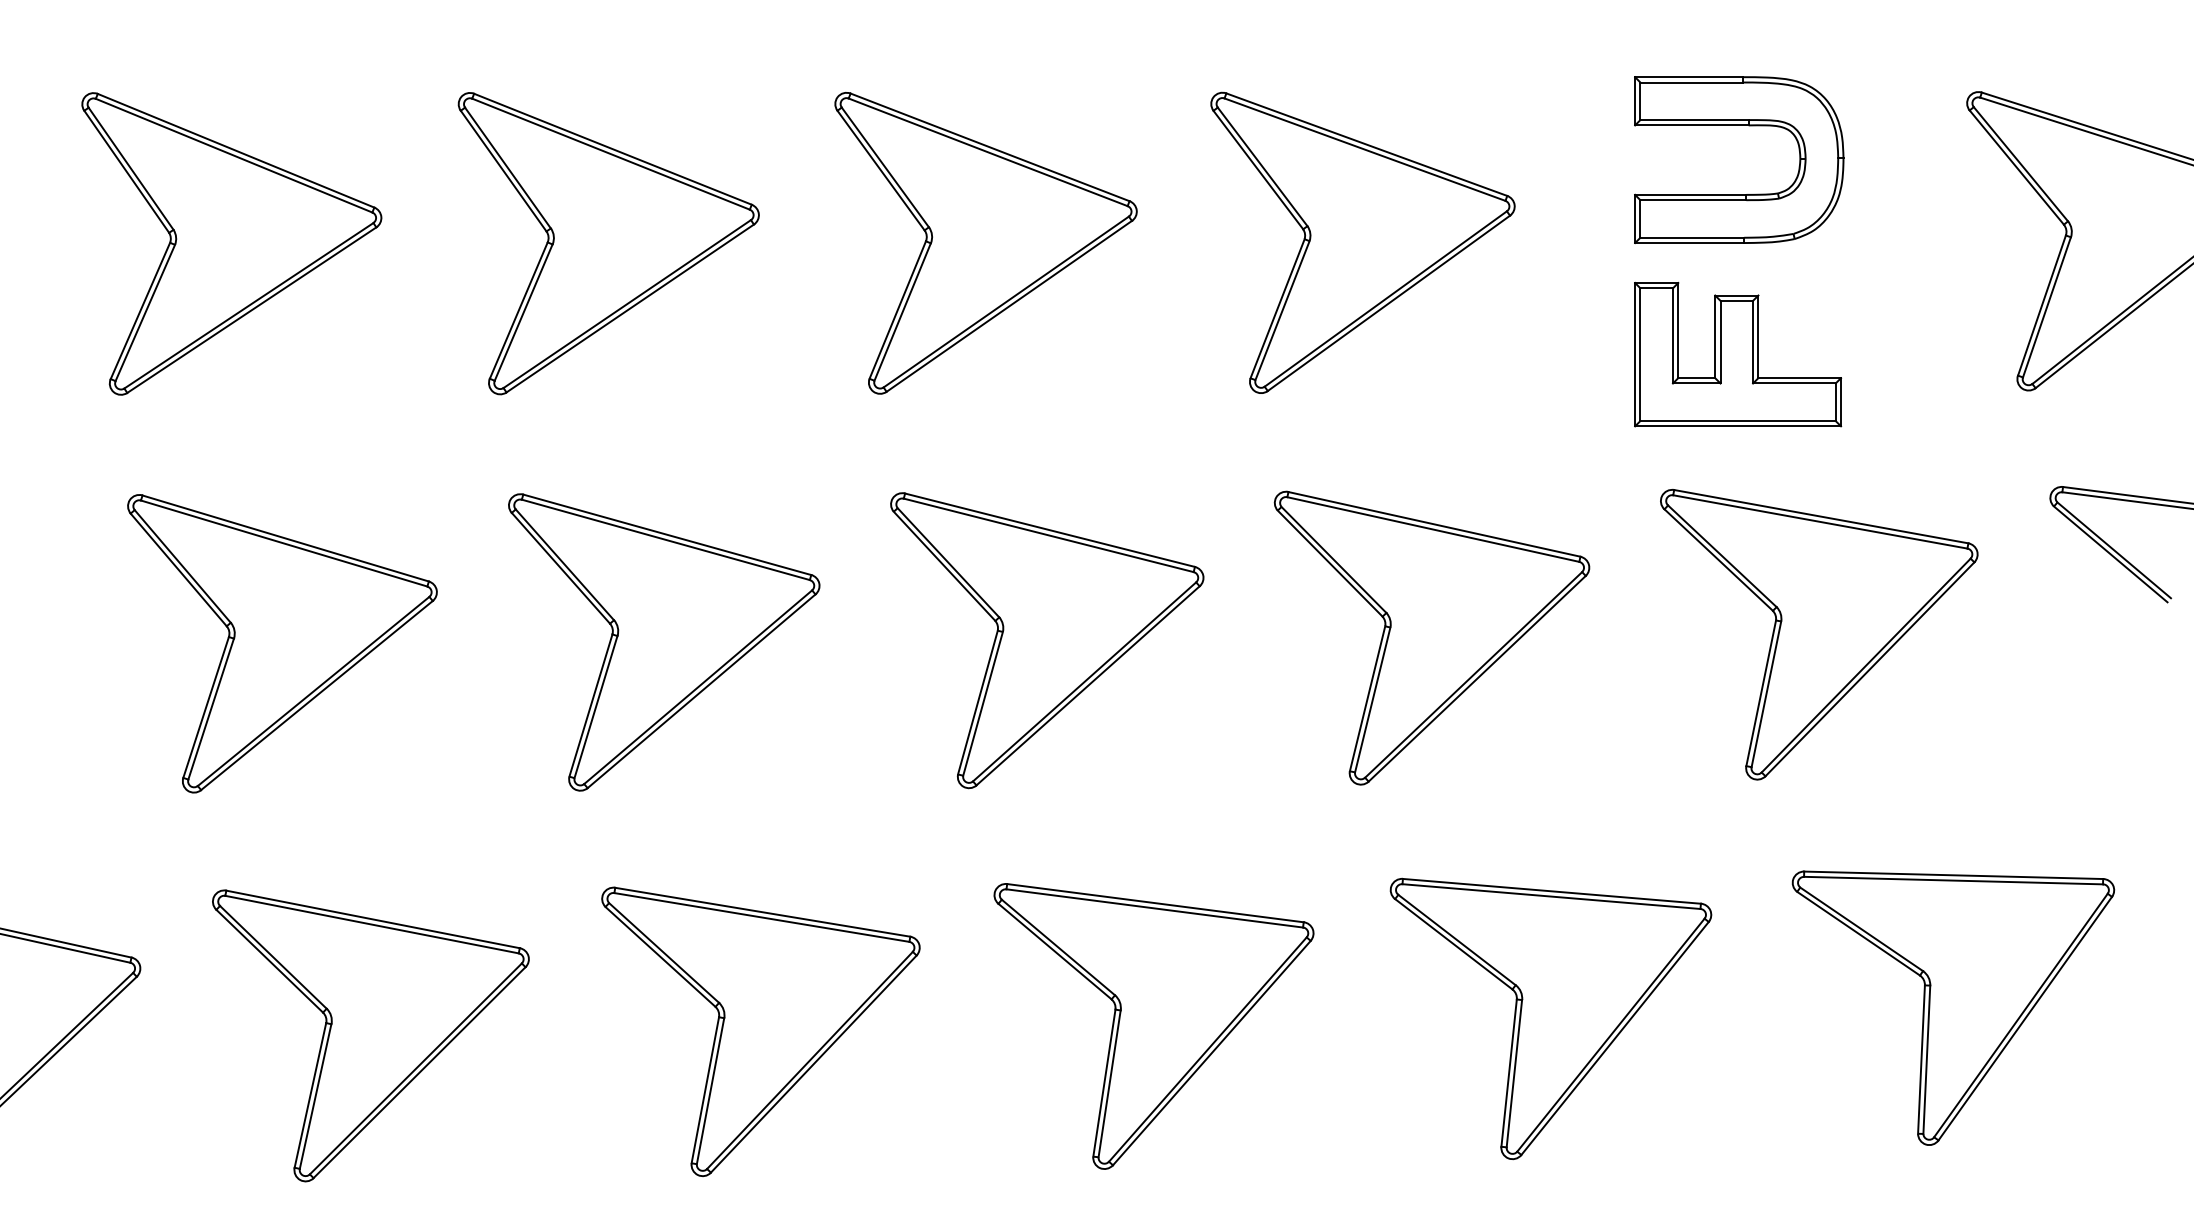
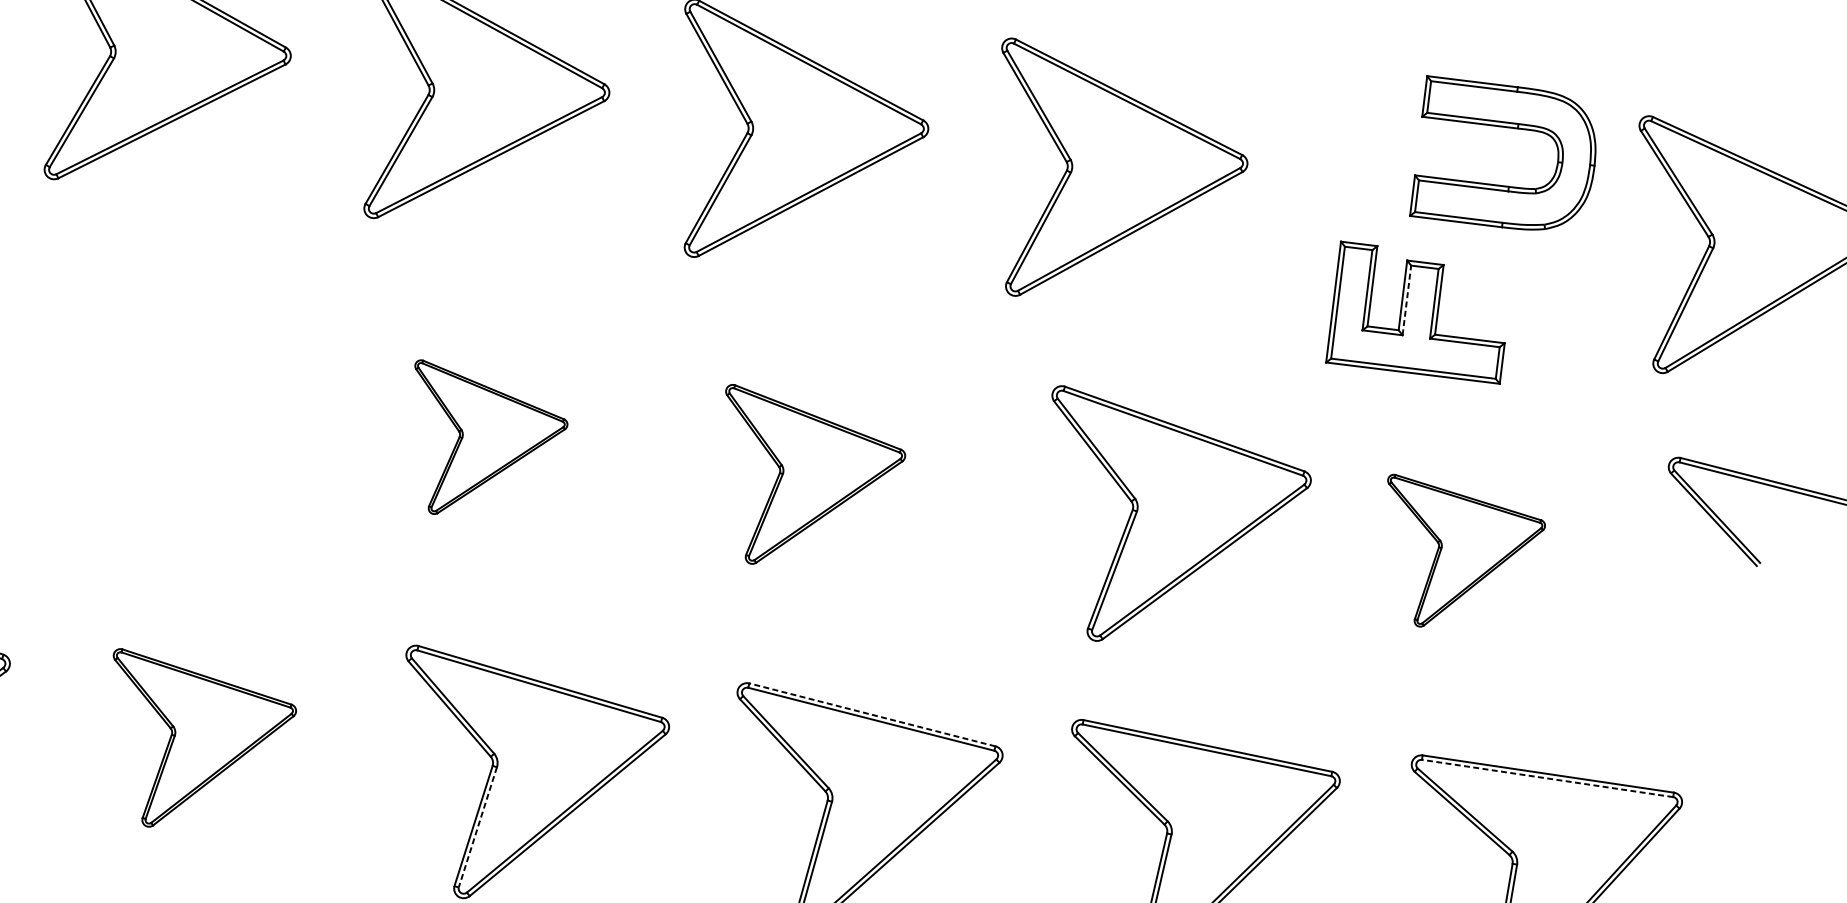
part: (1739, 194) -> (1503, 185), moved
line: (1720, 341) -> (1406, 299), solid -> dashed
part: (1819, 634) -> (1460, 557), size x0.6
part: (1431, 637) -> (1170, 524), moved
part: (1047, 640) -> (808, 482), size x0.7
part: (664, 642) -> (485, 444), size x0.6
part: (282, 643) -> (163, 405), removed
line: (1953, 880) -> (1547, 778), solid -> dashed
line: (1155, 903) -> (872, 715), solid -> dashed
part: (370, 1035) -> (196, 745), size x0.7
line: (710, 1091) -> (477, 827), solid -> dashed

